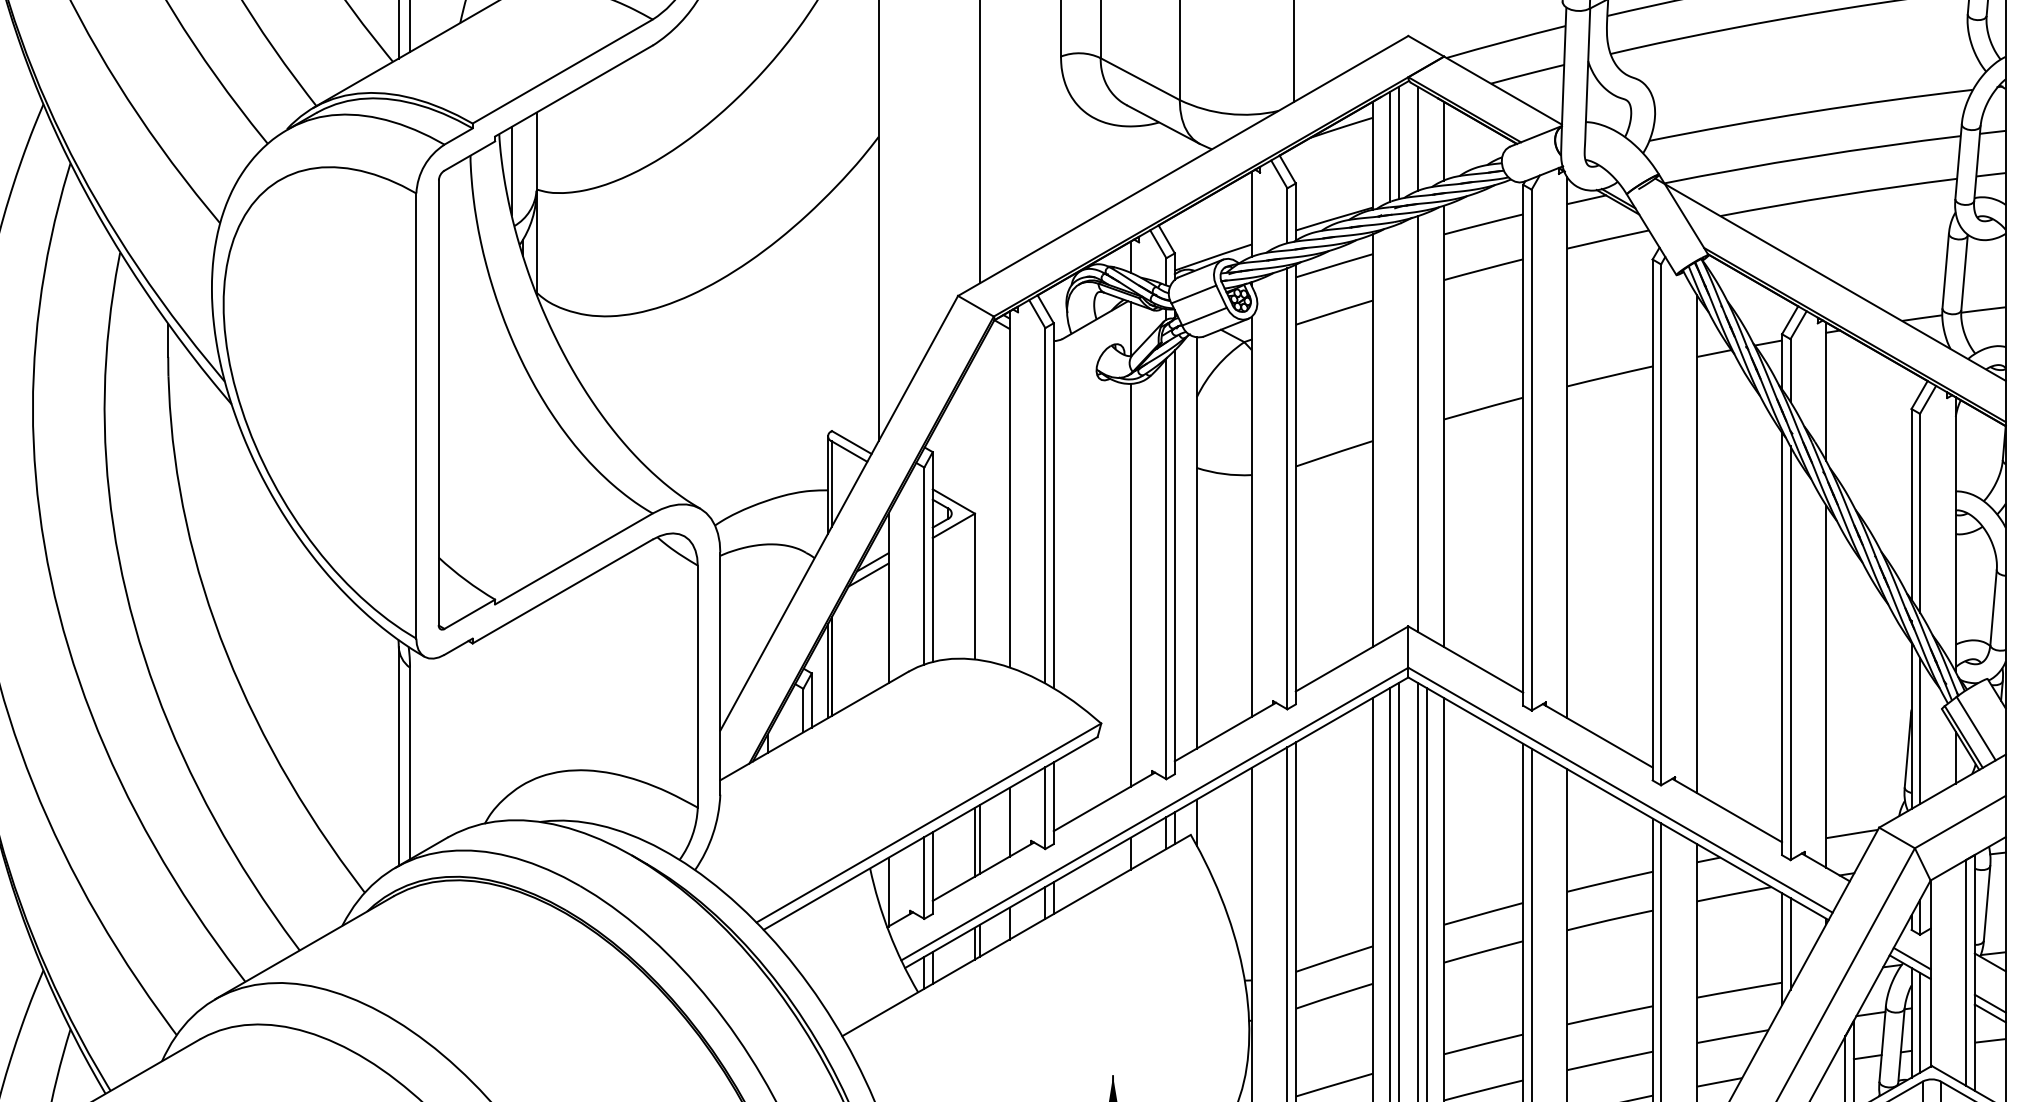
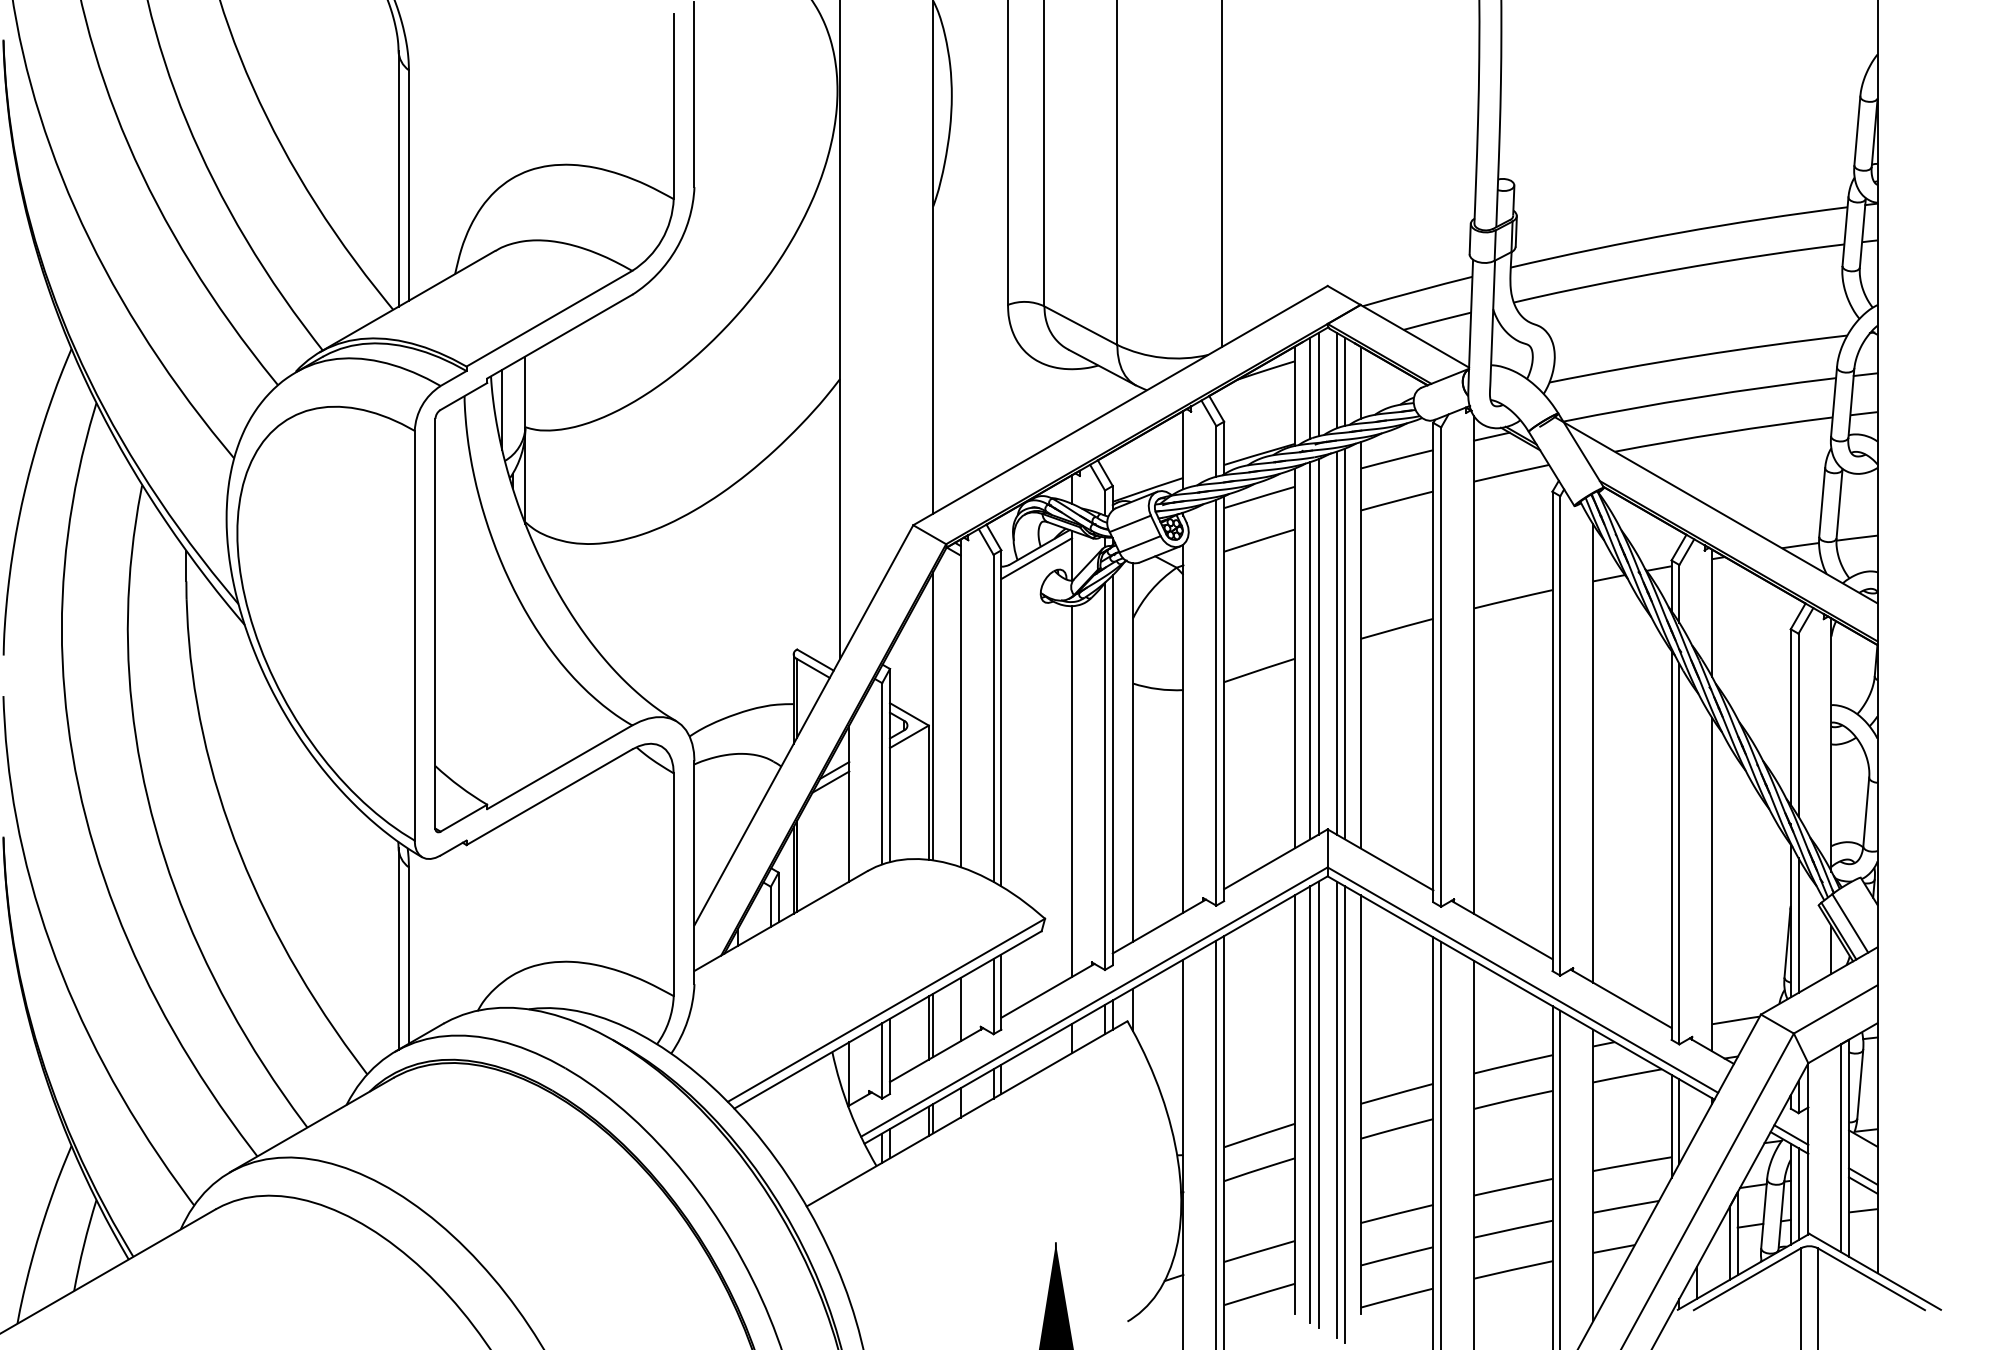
line: (1427, 139) -> (1345, 381), added
line: (1091, 332) -> (1036, 558), added
line: (1427, 424) -> (1345, 643), added
line: (1398, 427) -> (1318, 646), added
line: (1389, 432) -> (1310, 650), added
line: (980, 503) -> (933, 716), added

